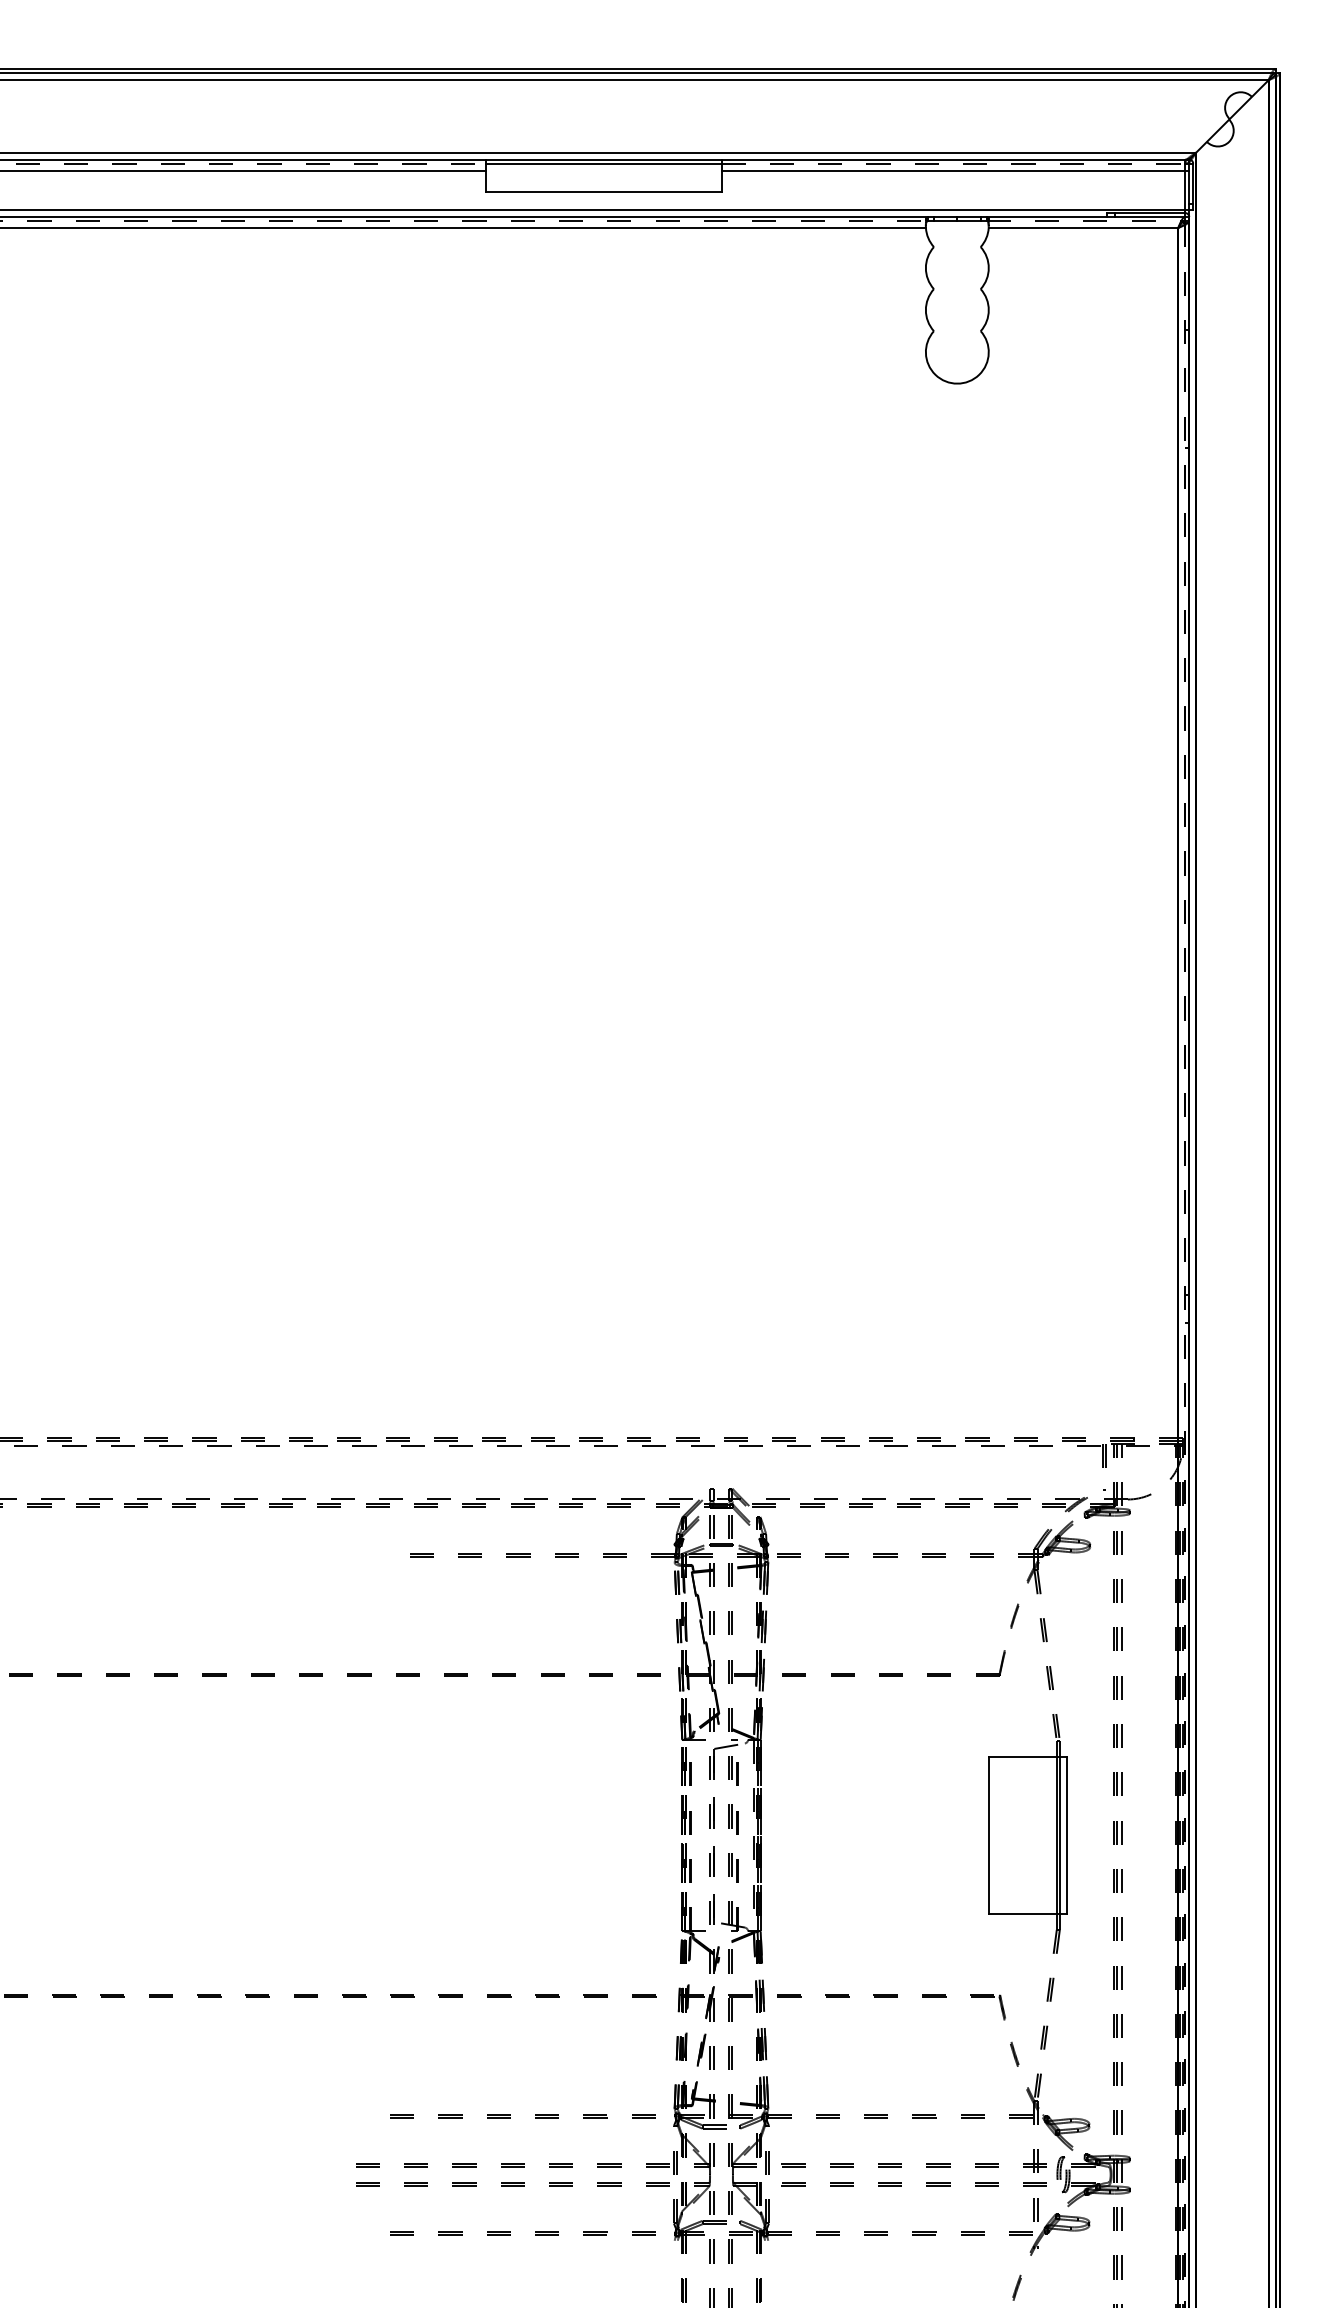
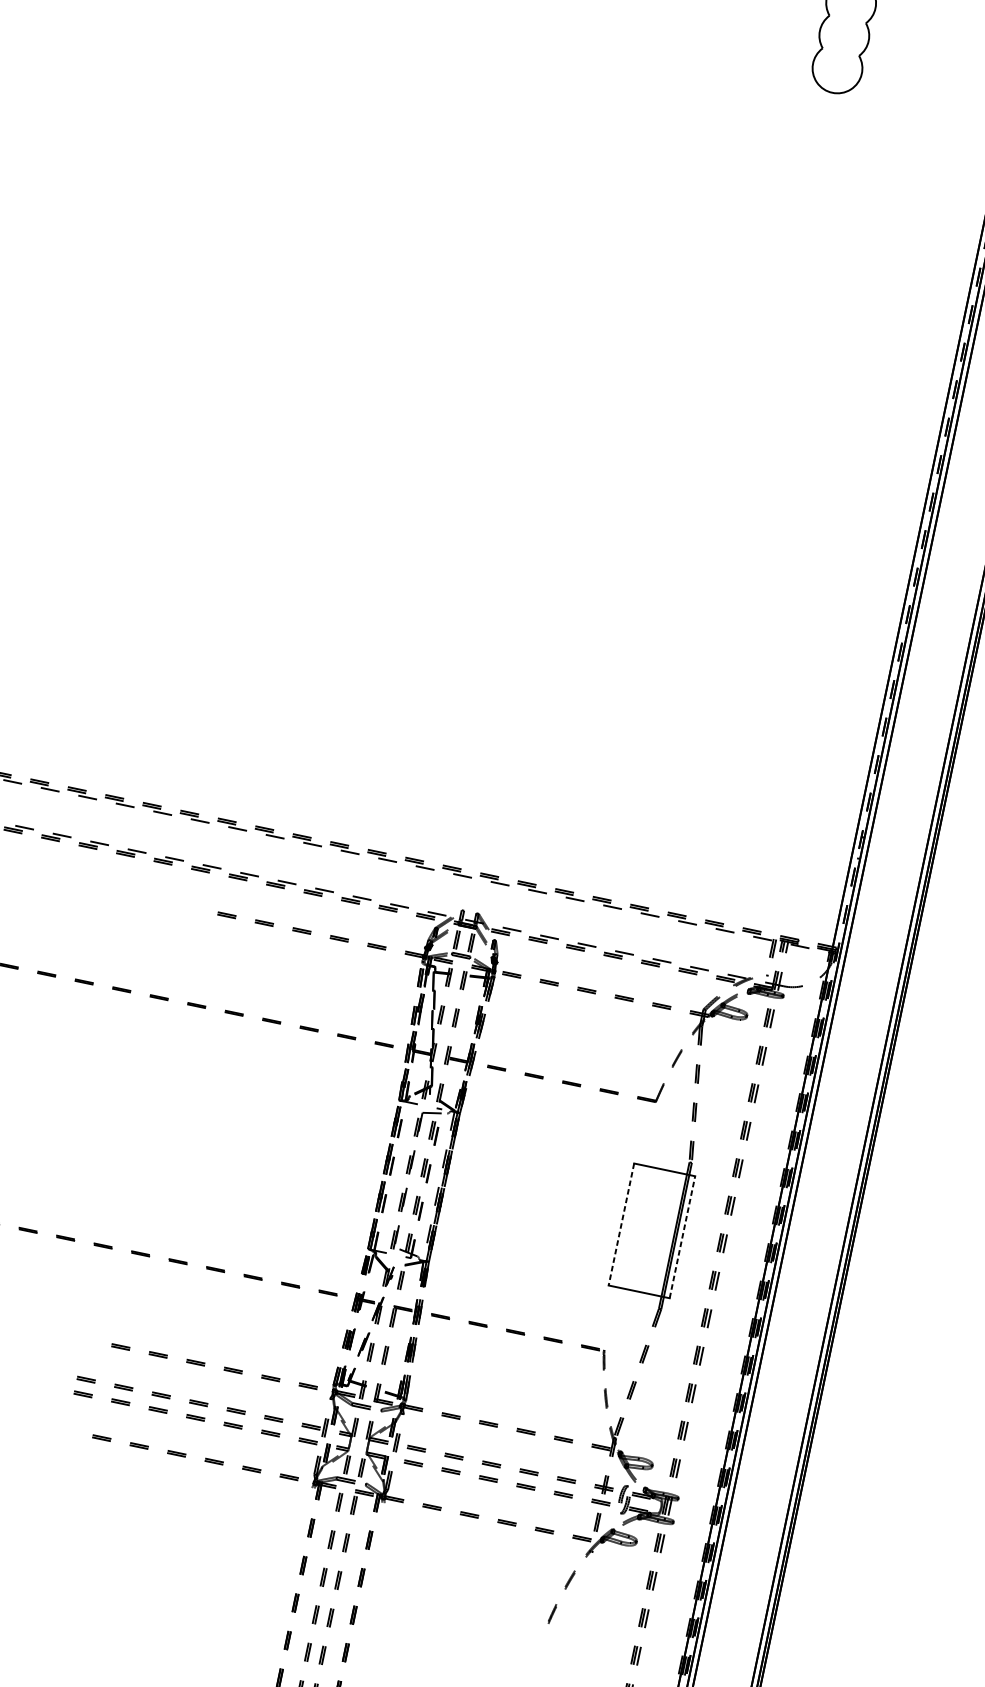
line: (988, 1835) -> (621, 1224), solid -> dashed
line: (1067, 1835) -> (682, 1237), solid -> dashed

